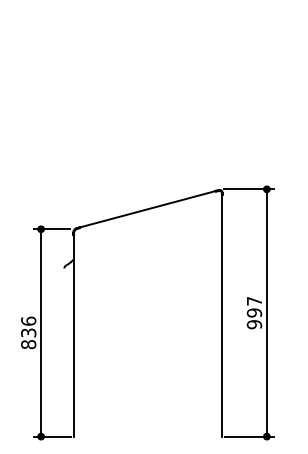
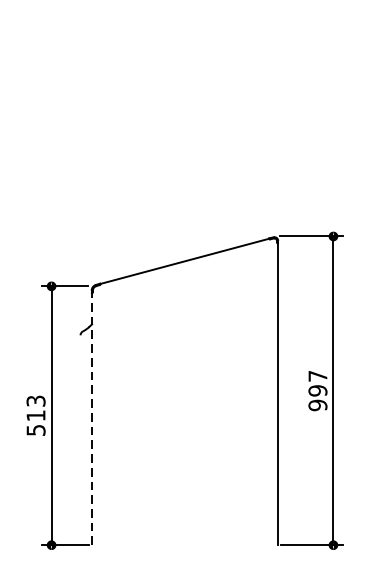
text: (28, 332) -> (35, 415), 836 -> 513
line: (73, 335) -> (91, 418), solid -> dashed

